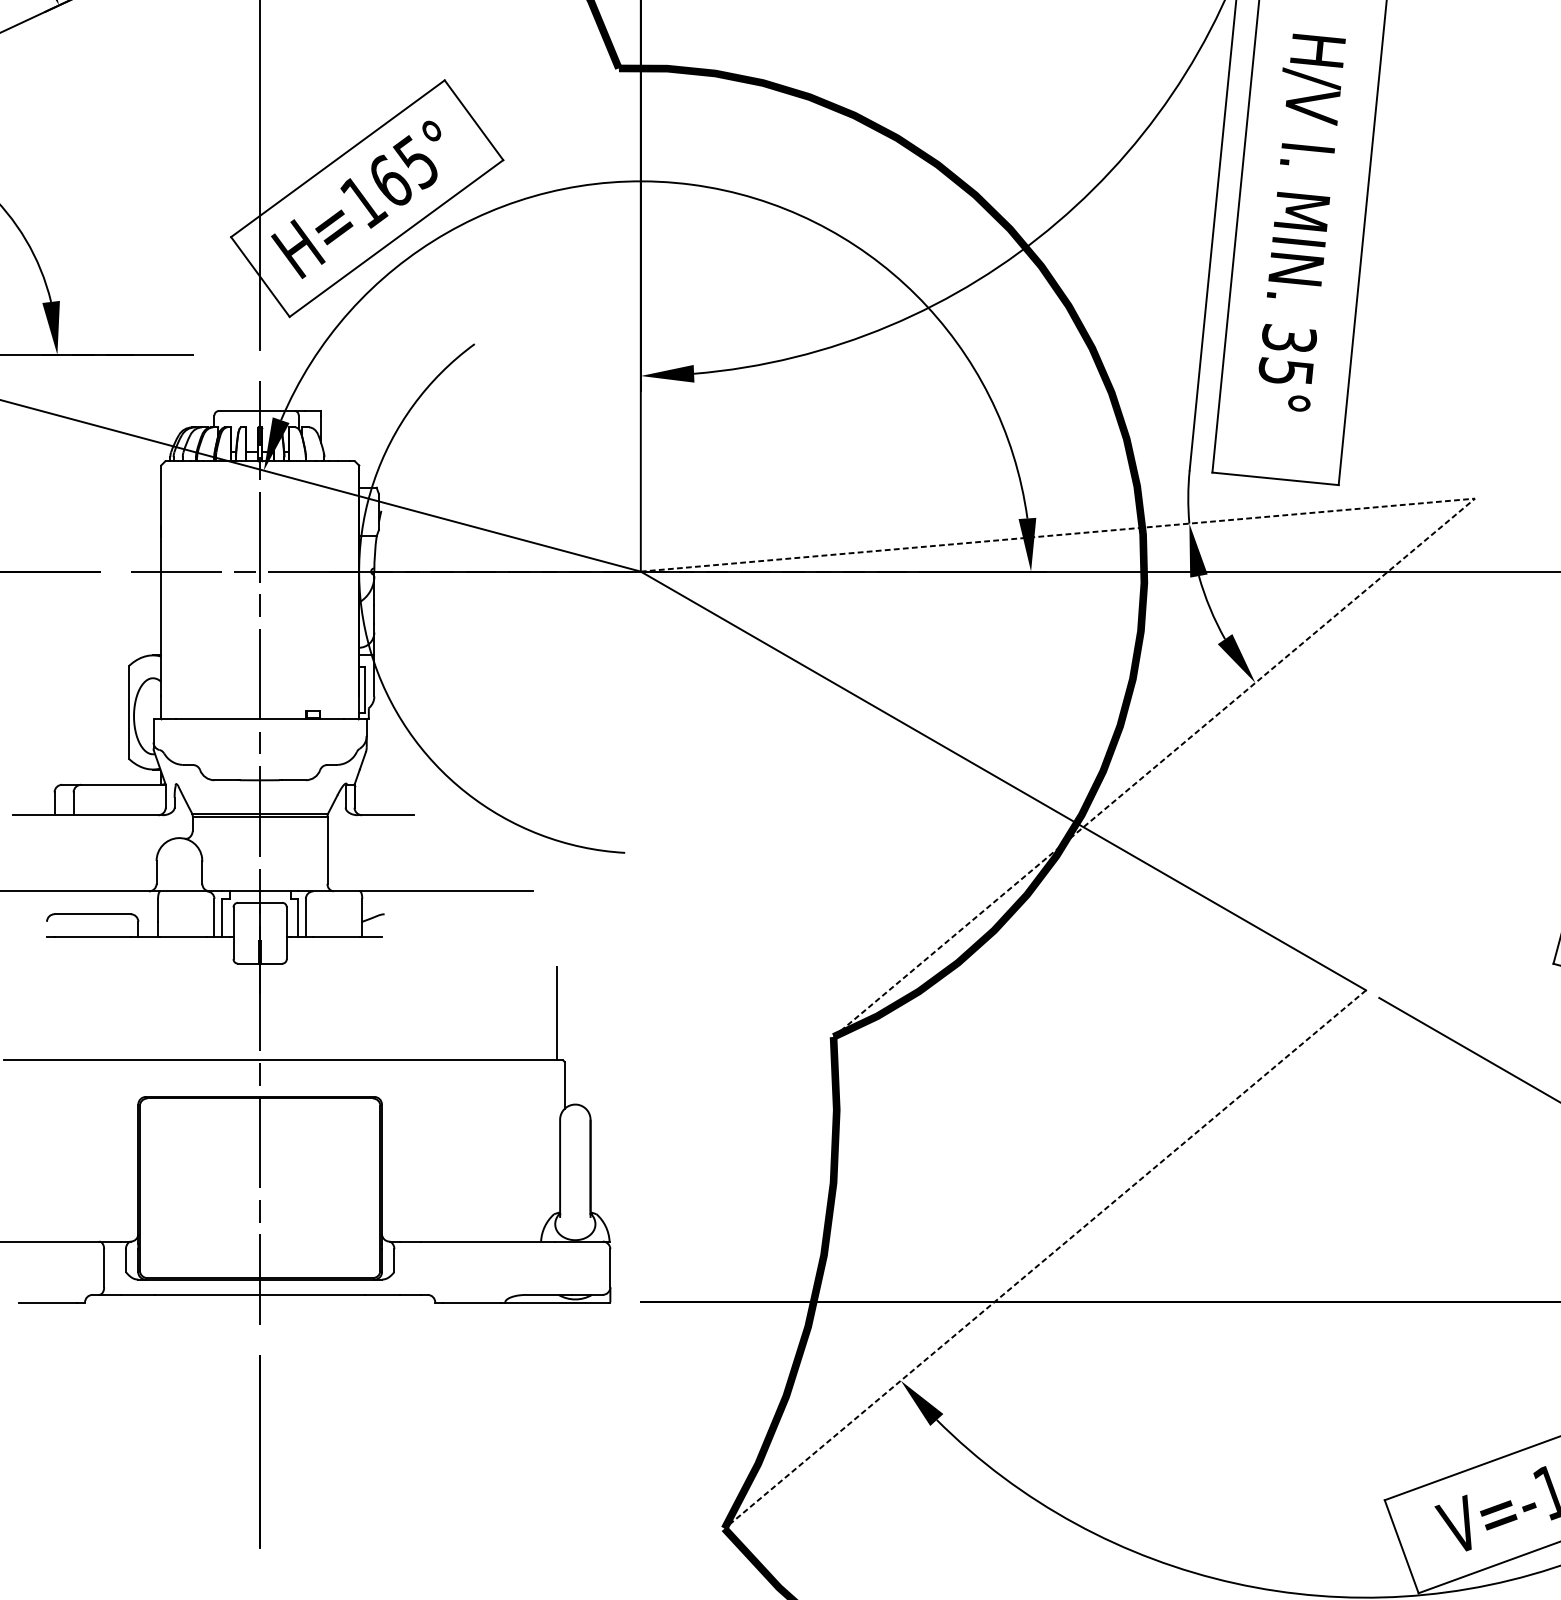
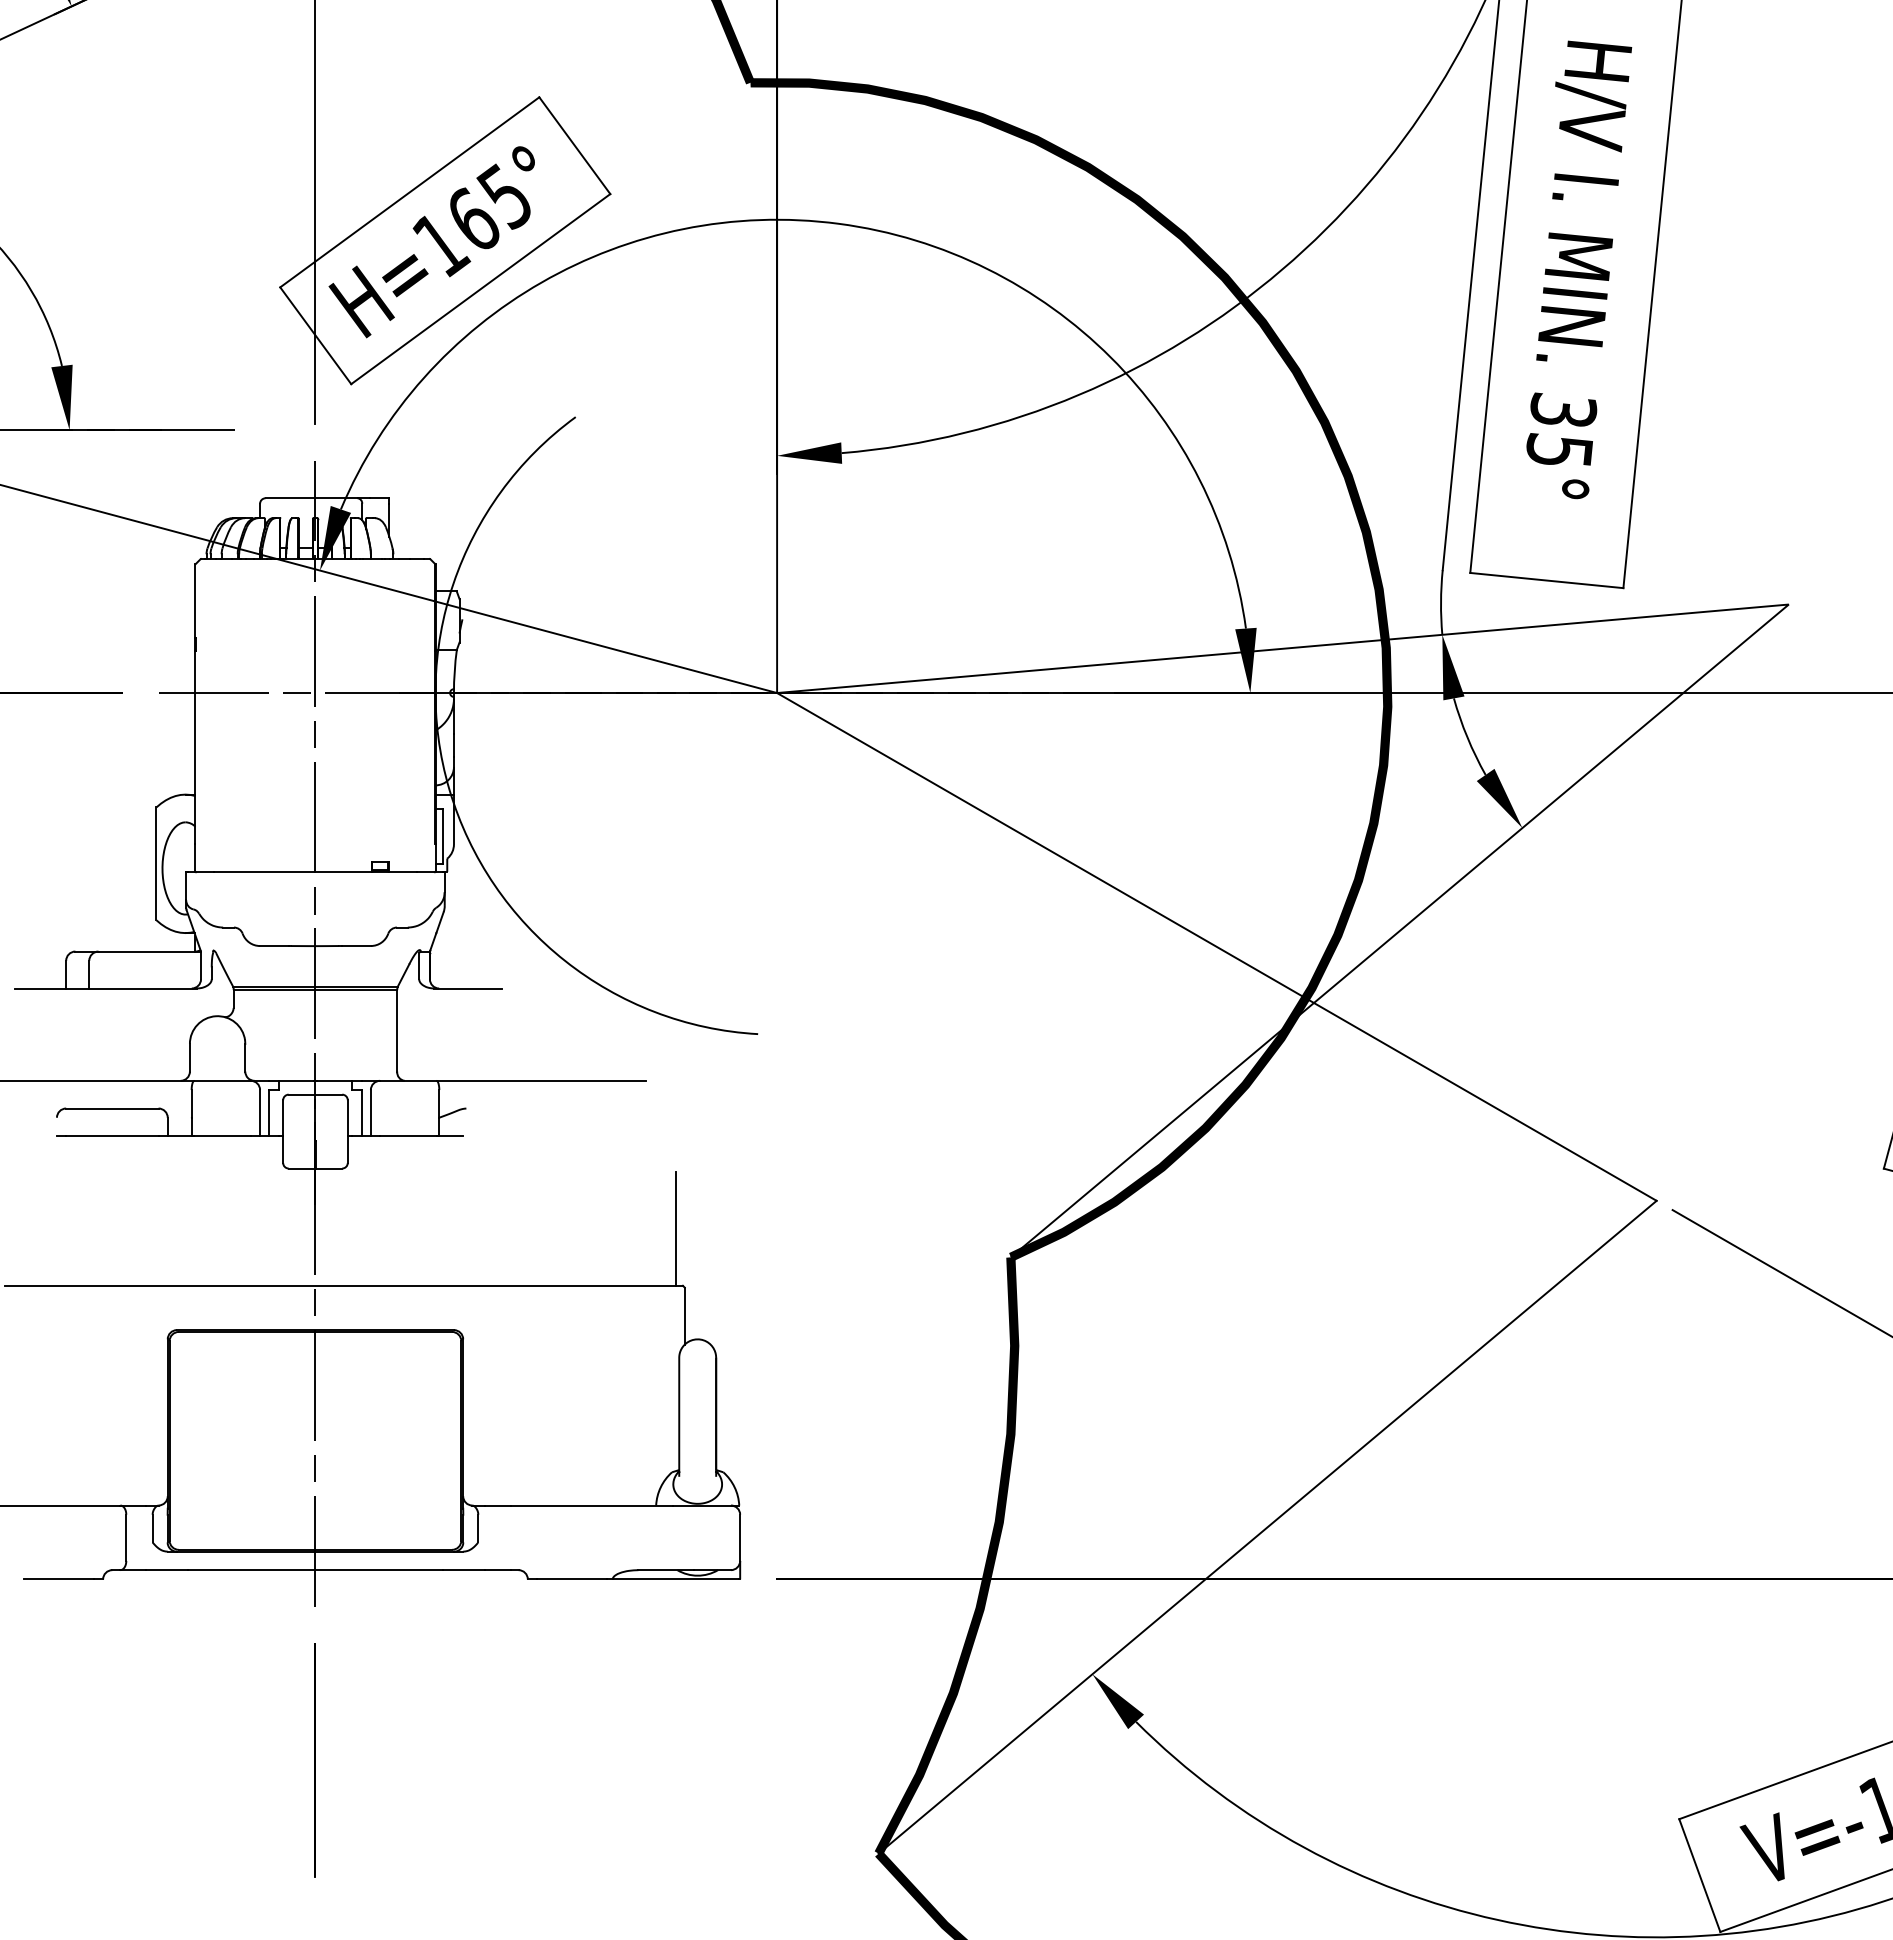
line: (1474, 498) -> (1788, 604), dashed -> solid
line: (1045, 1259) -> (1267, 1527), dashed -> solid

